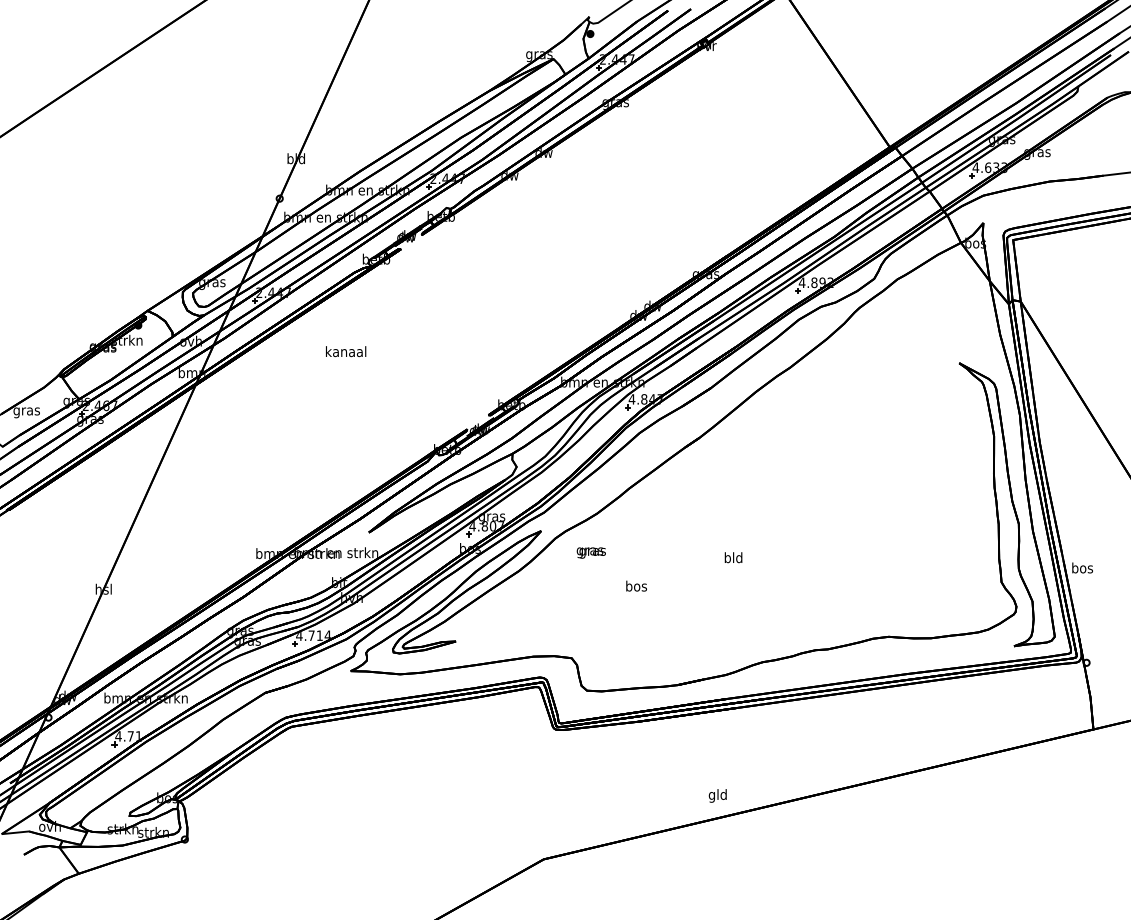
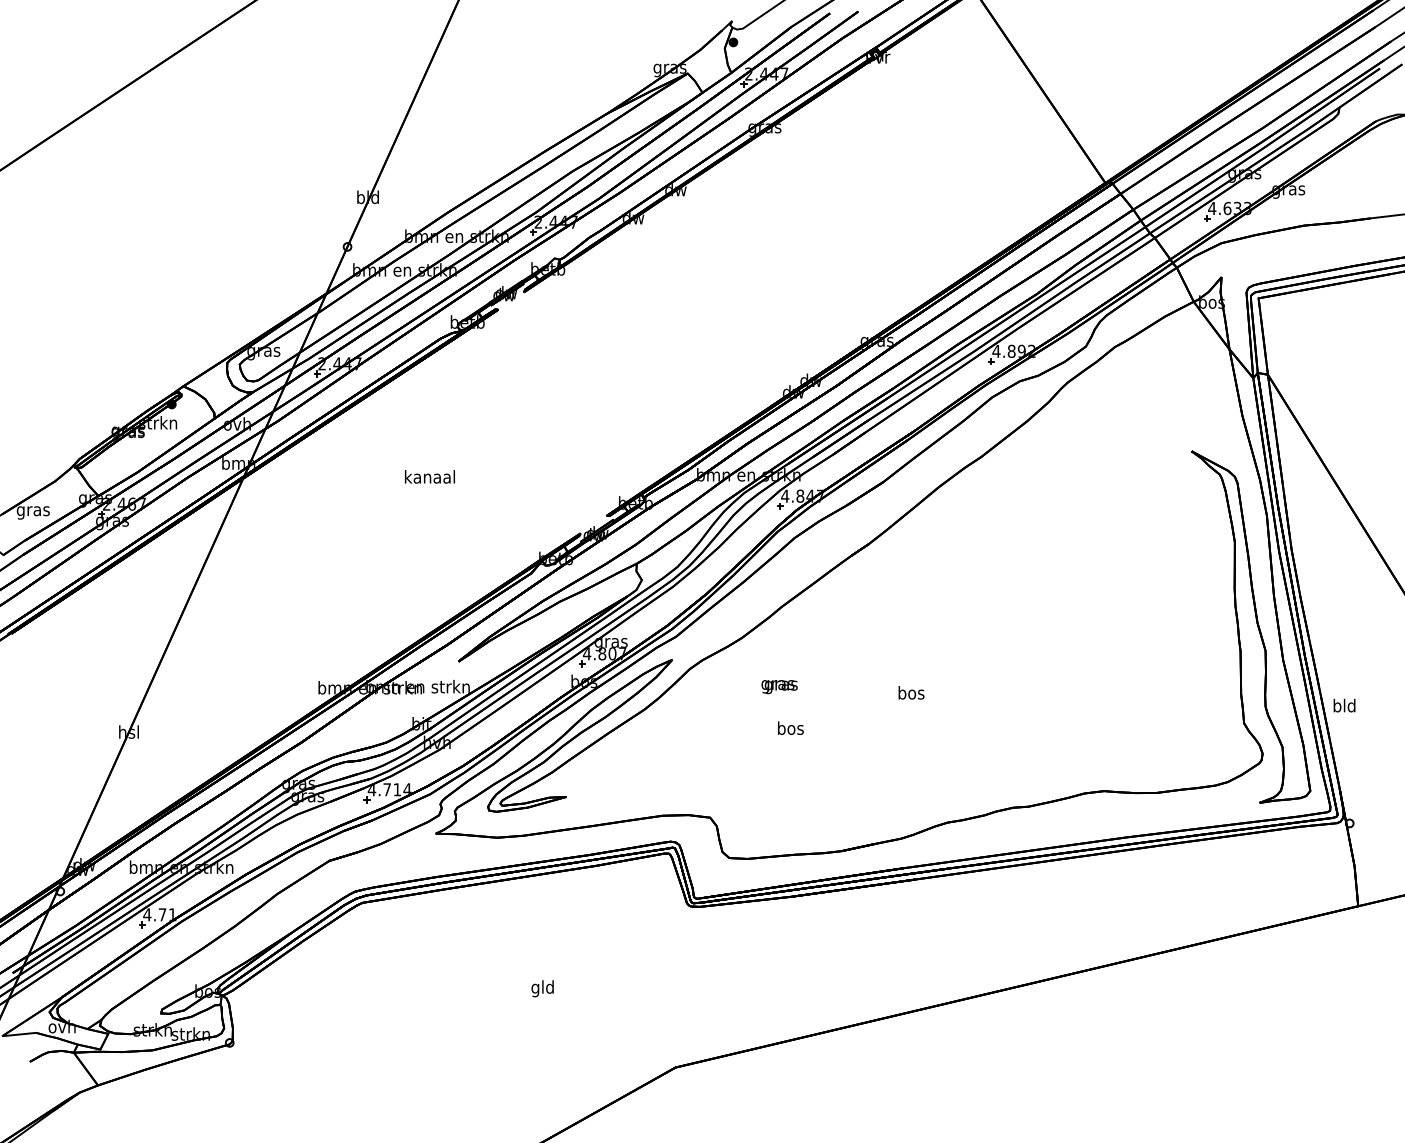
text: (345, 351) -> (429, 476), moved
text: (591, 553) -> (779, 687), moved
text: (733, 557) -> (911, 692), bld -> bos
text: (1082, 567) -> (1344, 705), bos -> bld
text: (717, 795) -> (542, 988), moved

